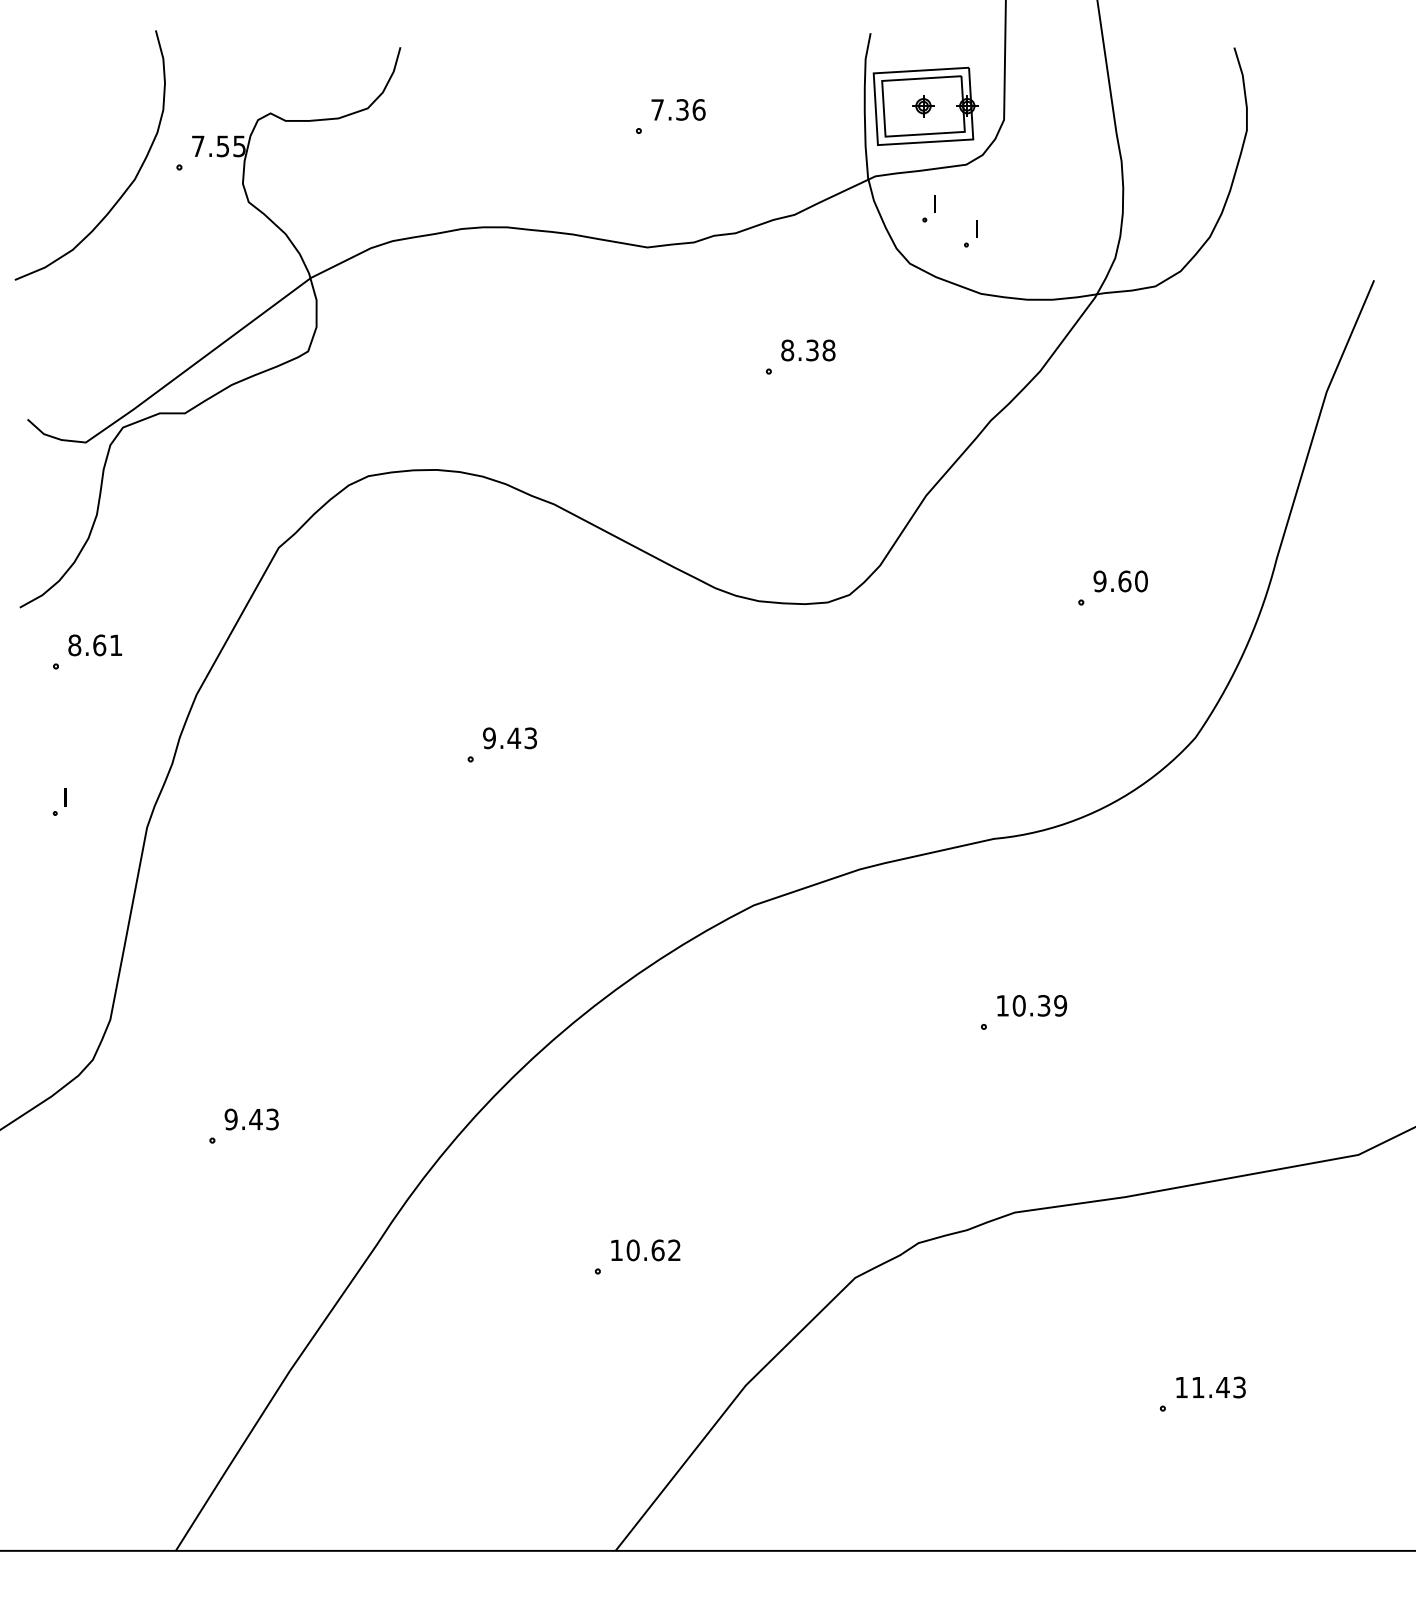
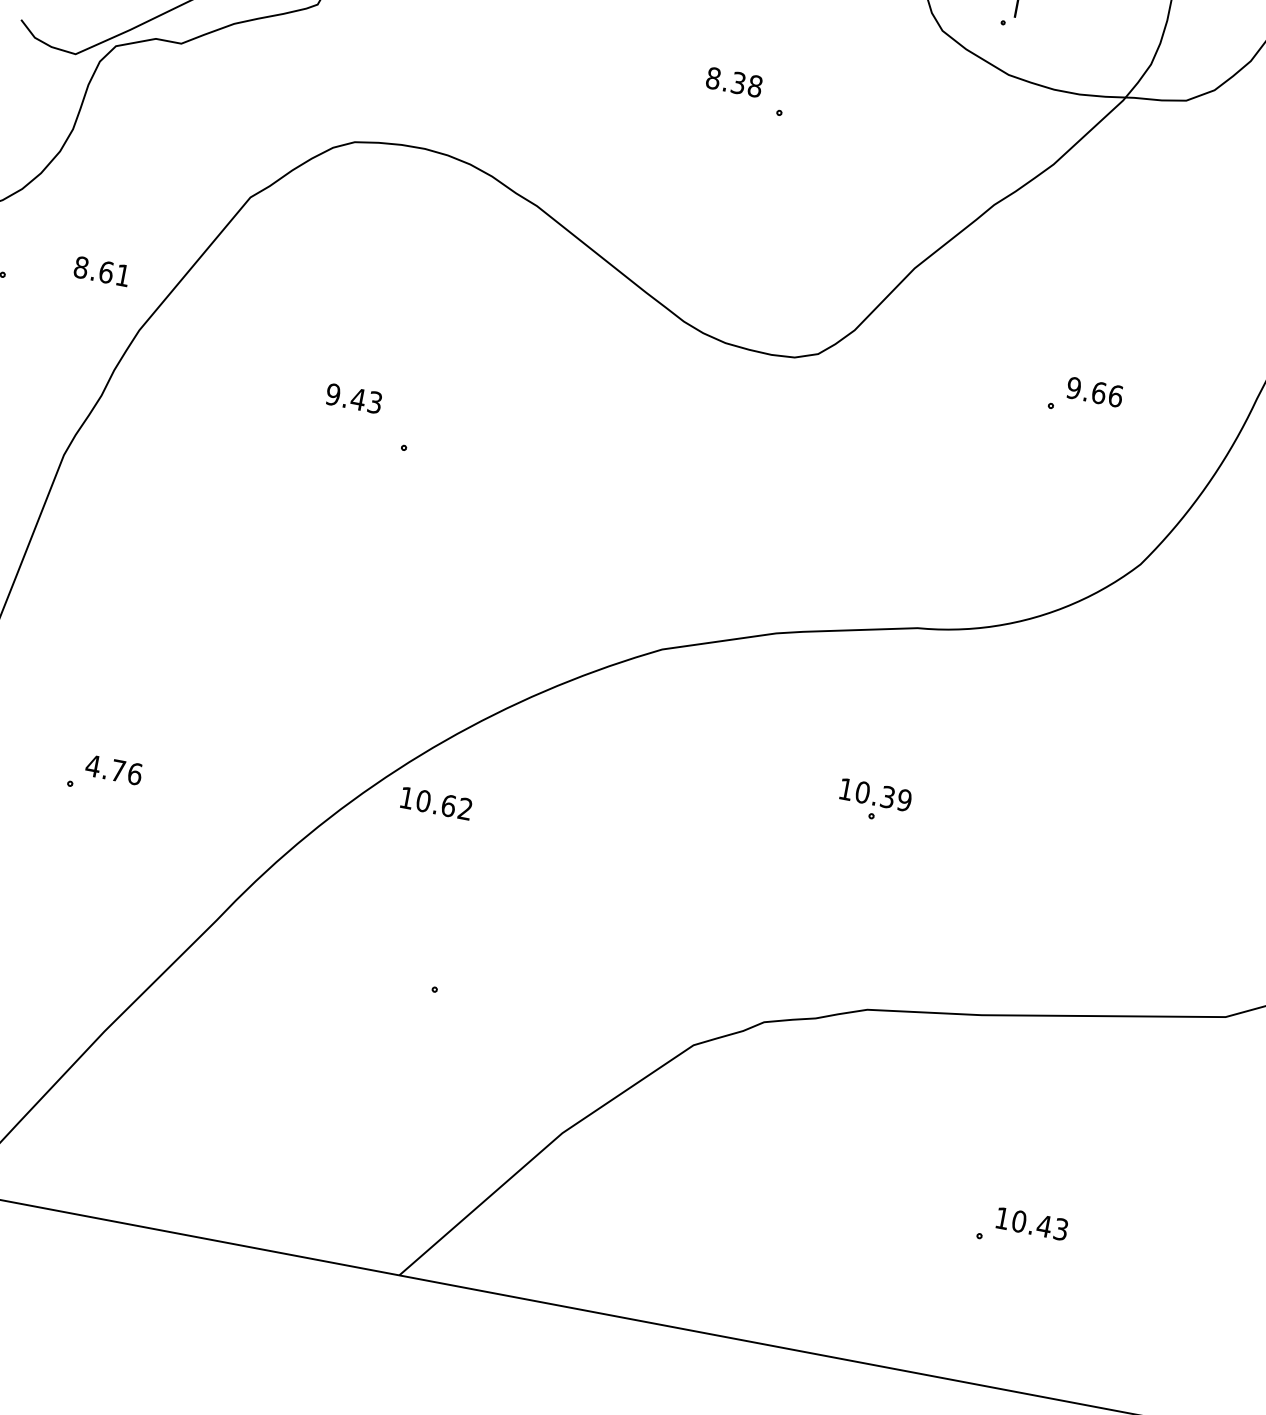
text: (808, 350) -> (734, 82), moved
text: (1141, 581) -> (1115, 396), 9.60 -> 9.66
text: (95, 645) -> (102, 271), moved
text: (509, 738) -> (353, 398), moved
text: (1032, 1005) -> (876, 794), moved
text: (251, 1119) -> (113, 769), 9.43 -> 4.76
text: (645, 1250) -> (436, 803), moved
text: (1197, 1387) -> (1018, 1221), 11.43 -> 10.43

